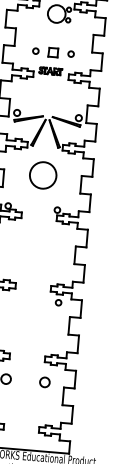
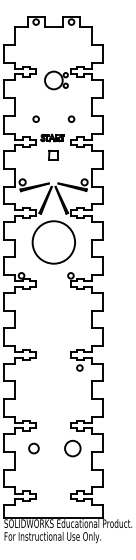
part: (53, 51) -> (53, 154), moved
circle: (42, 175) -> (53, 242), size x1.6
circle: (44, 382) -> (72, 448), size x1.6

